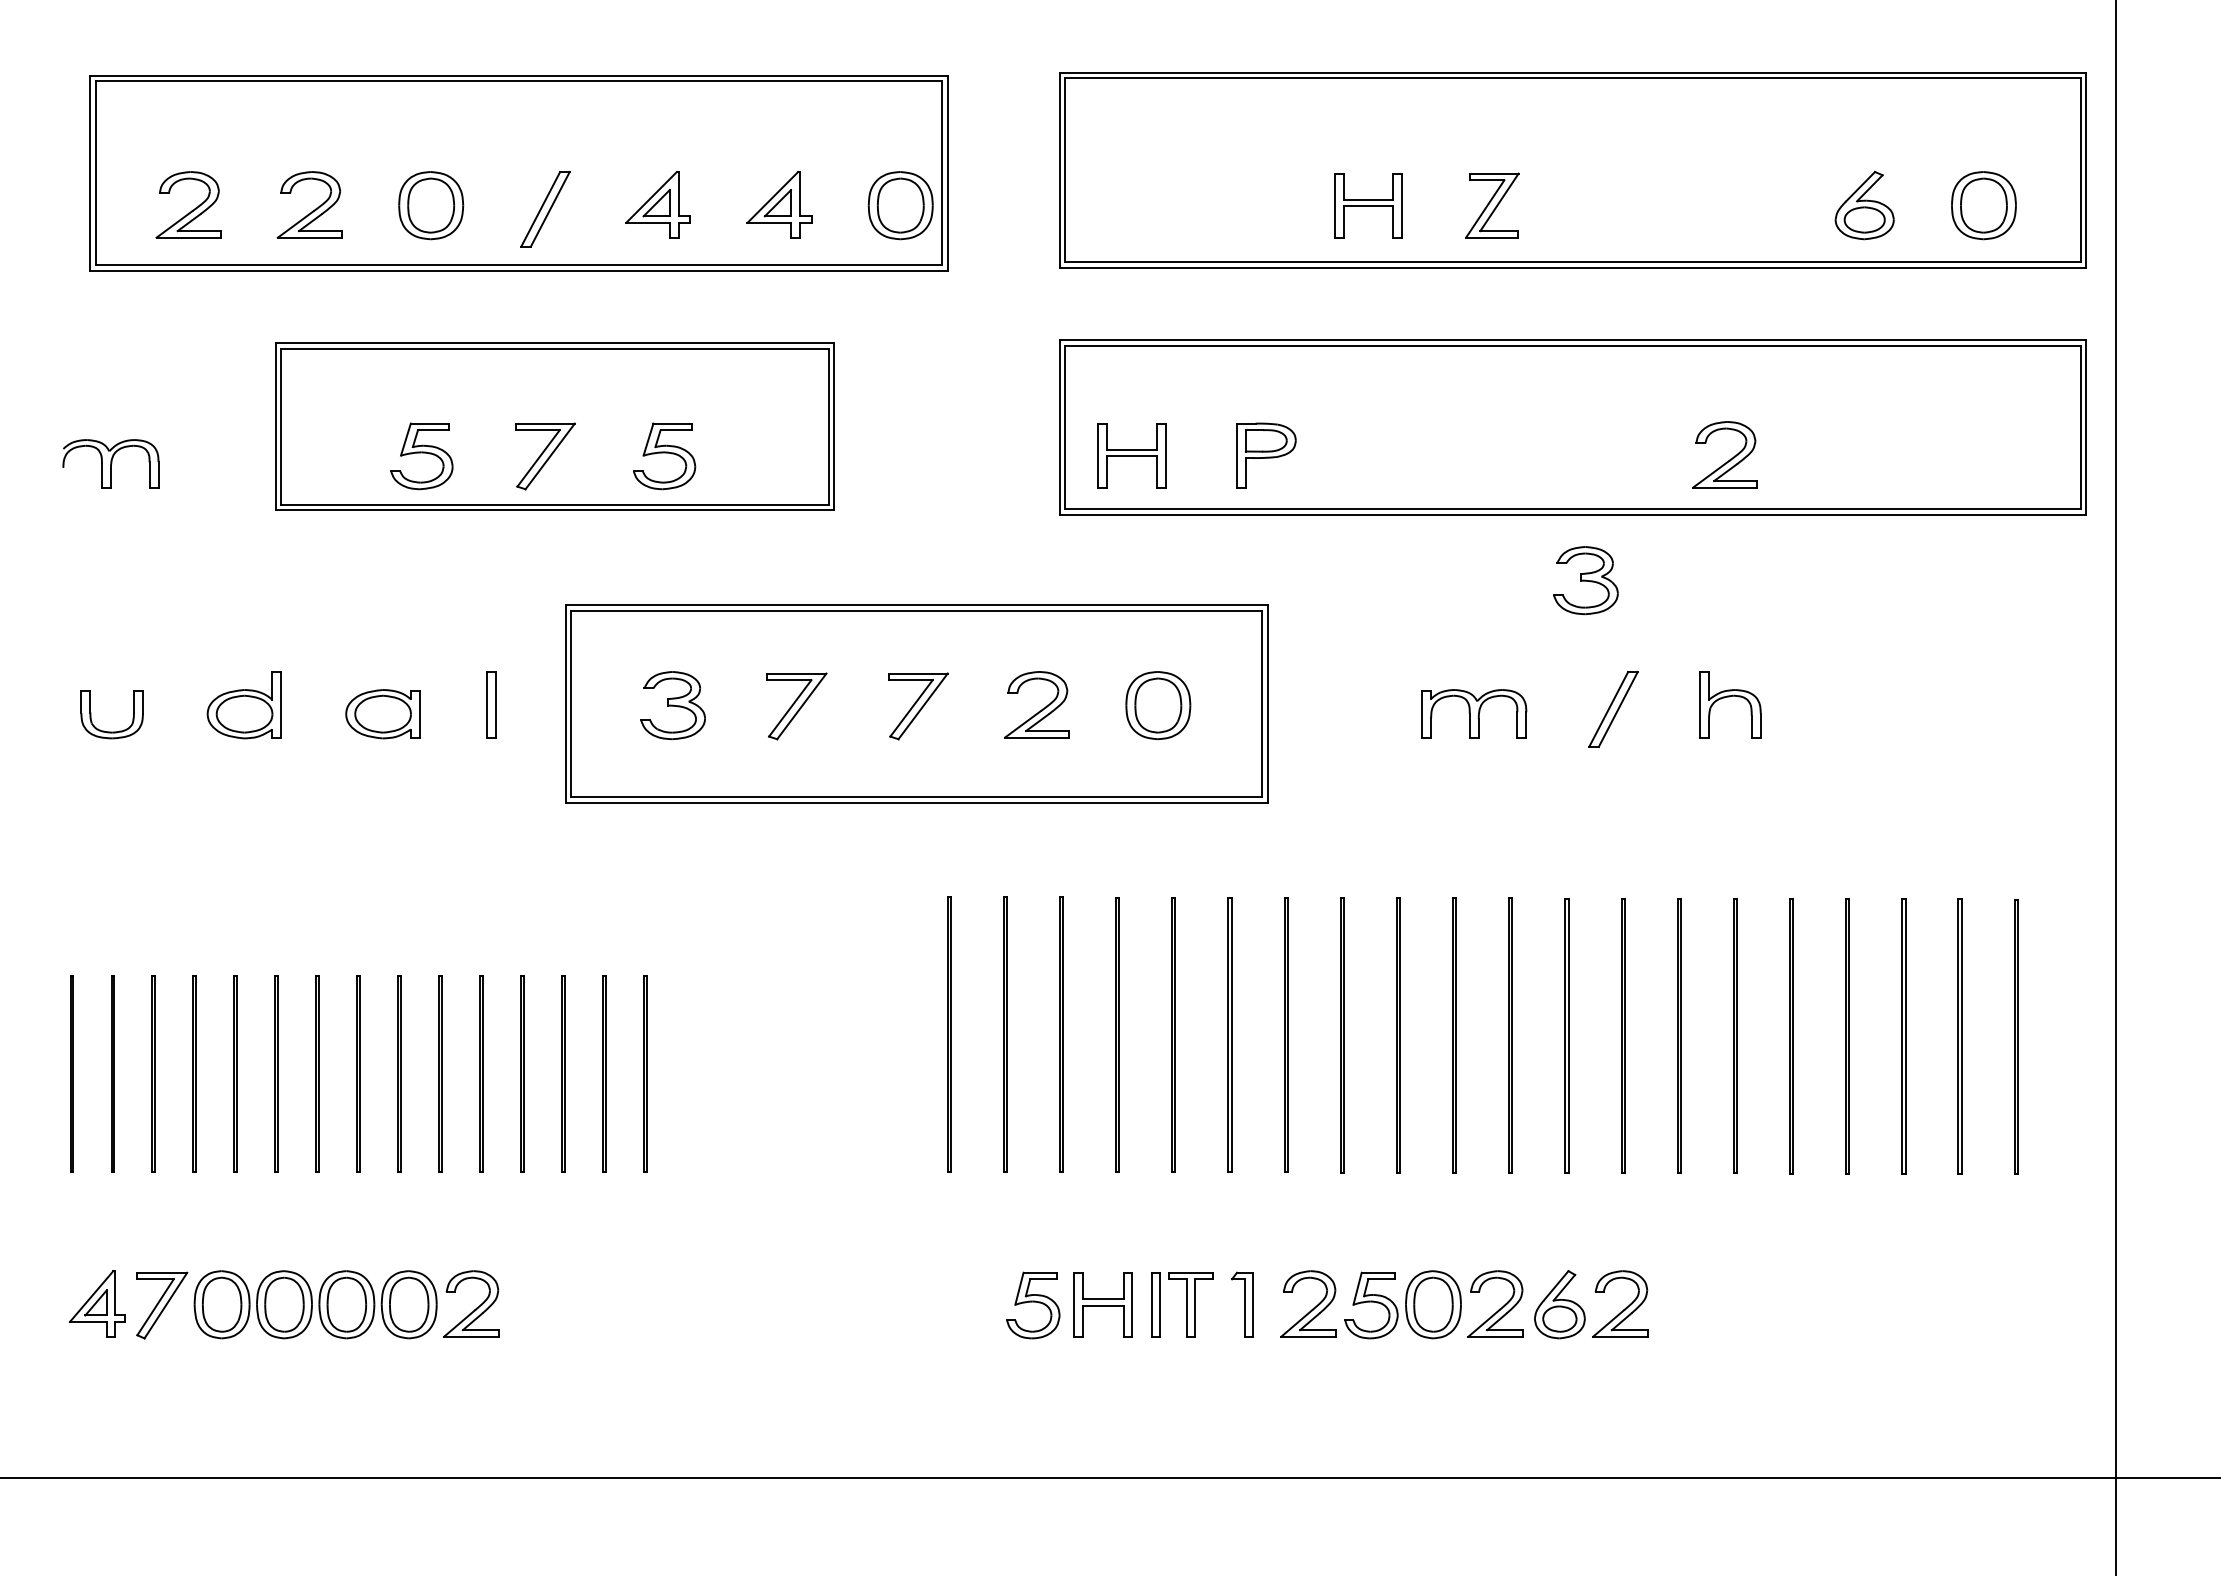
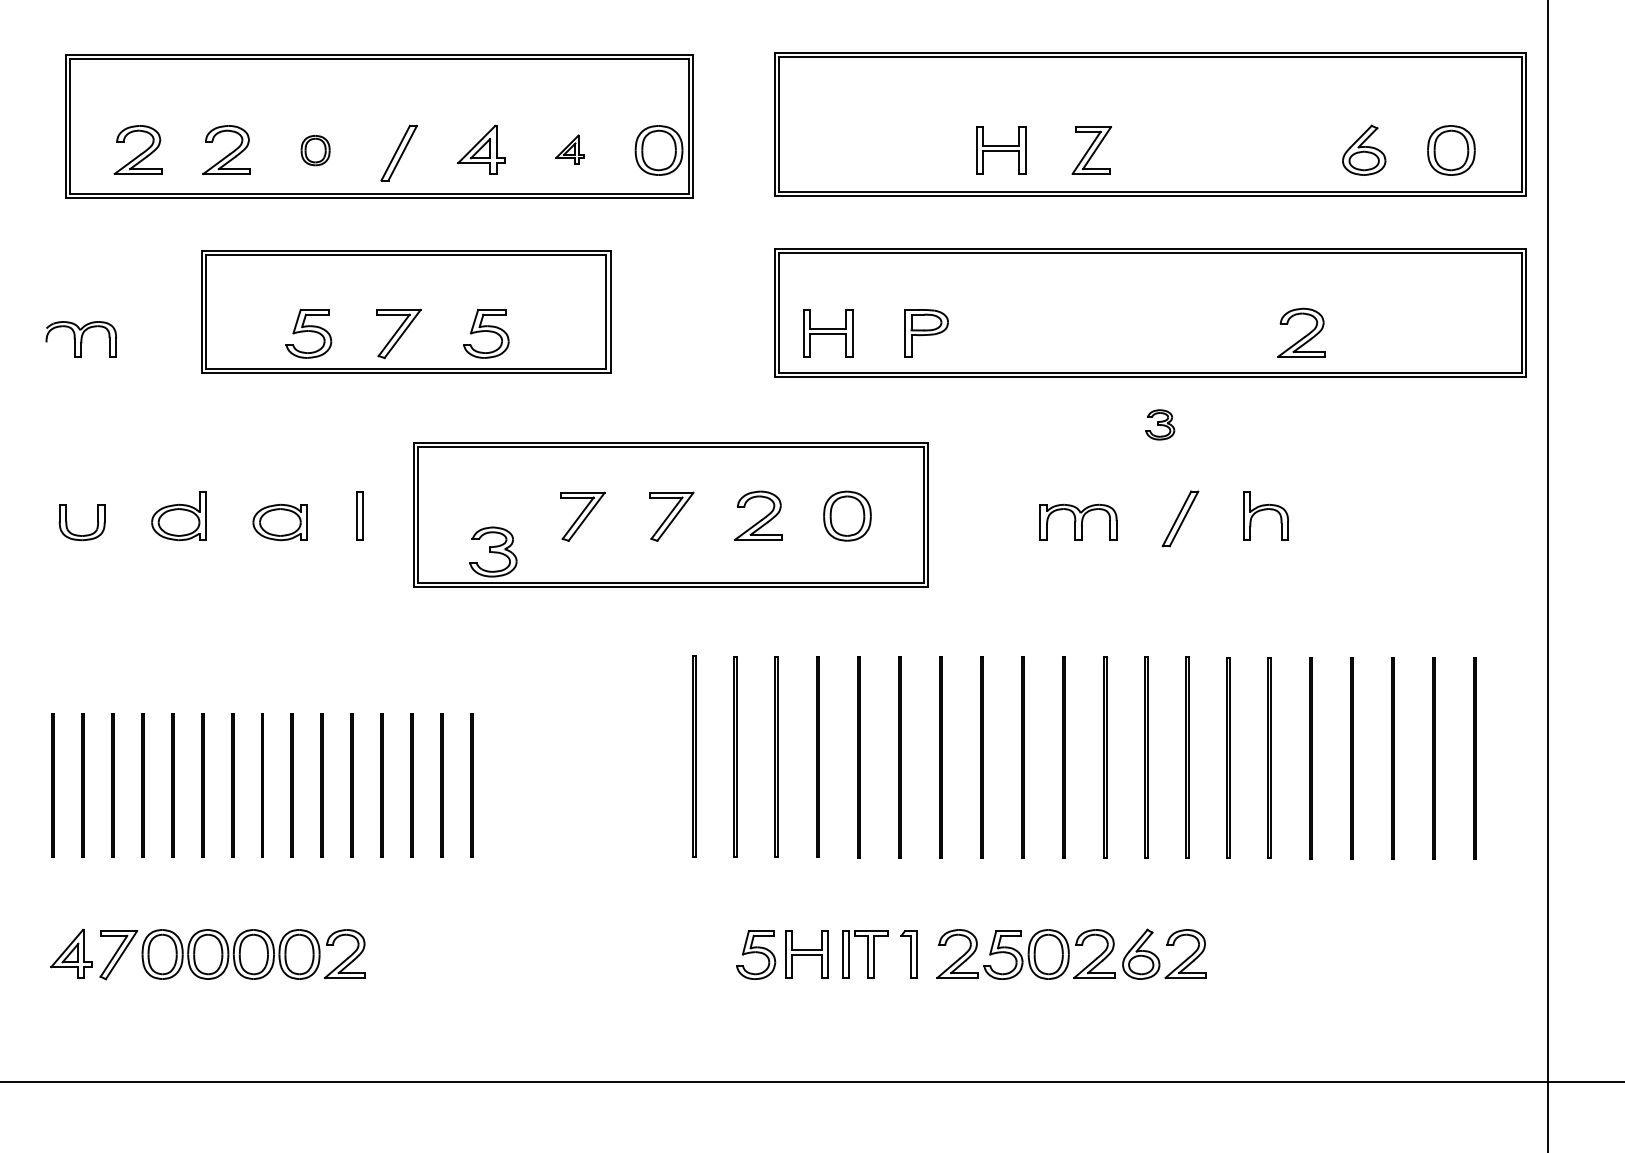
part: (779, 204) -> (570, 149), size x0.6
part: (431, 205) -> (315, 150), size x0.6
part: (1729, 459) -> (1304, 336), moved
part: (1585, 580) -> (1159, 424), size x0.6
part: (672, 705) -> (492, 551), moved

